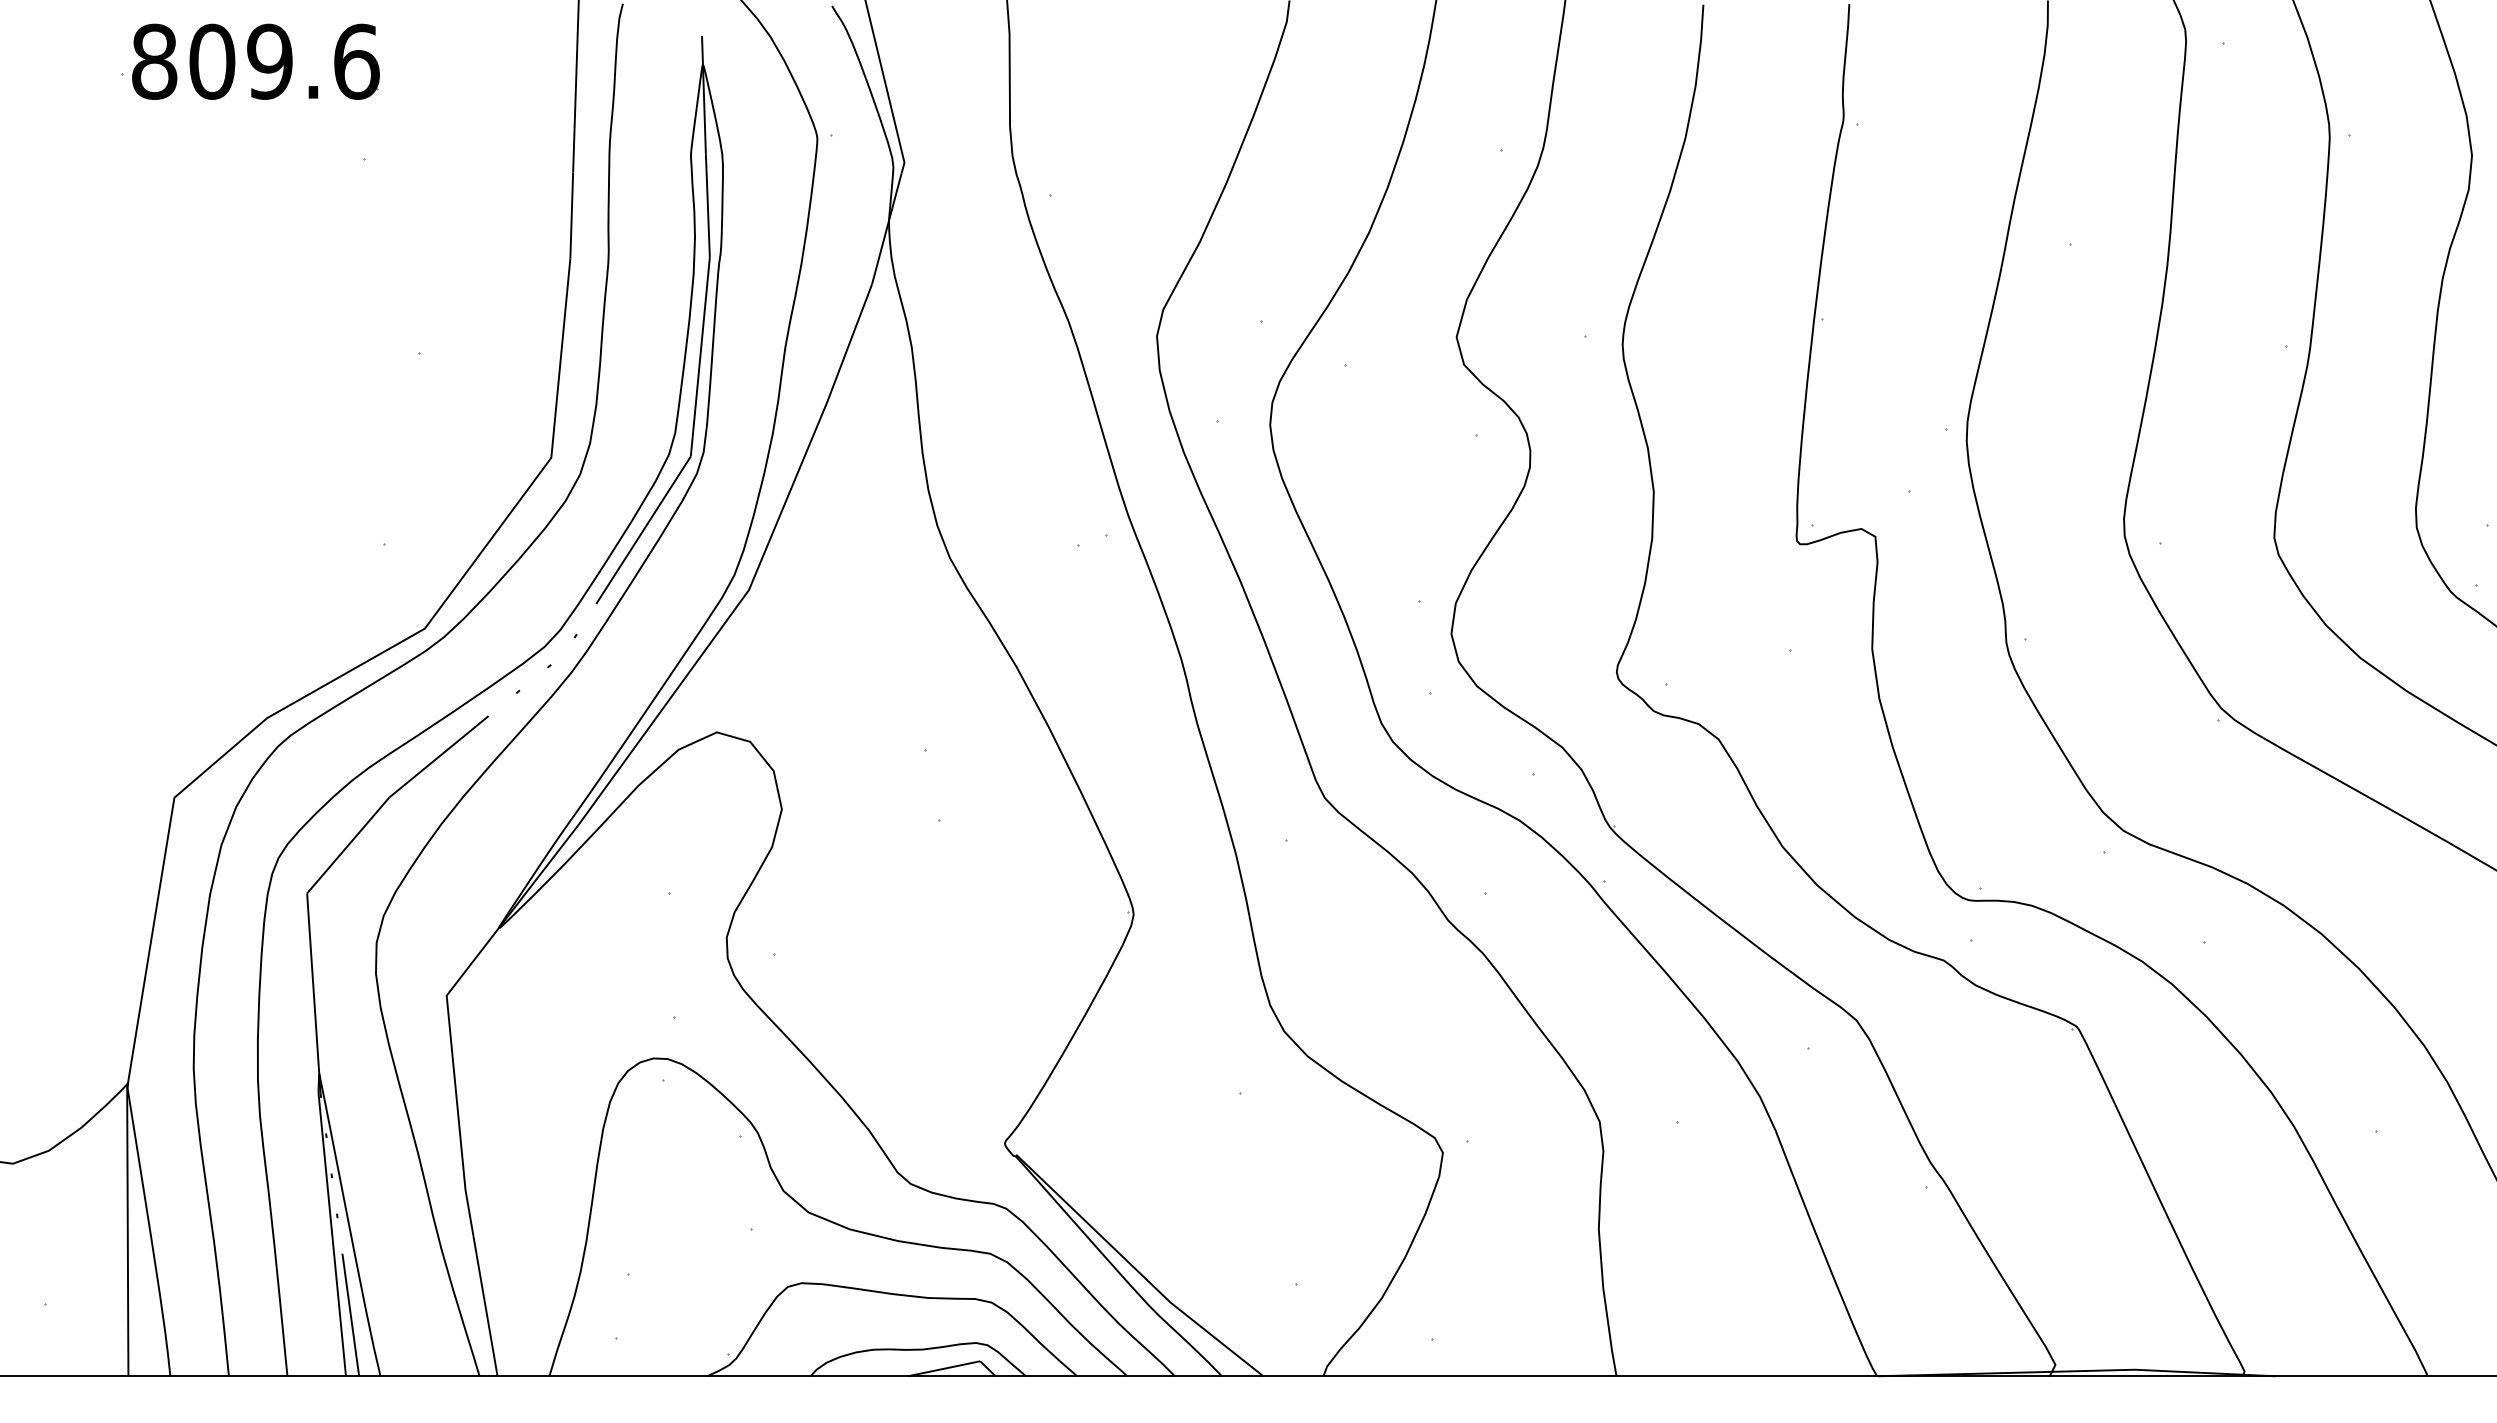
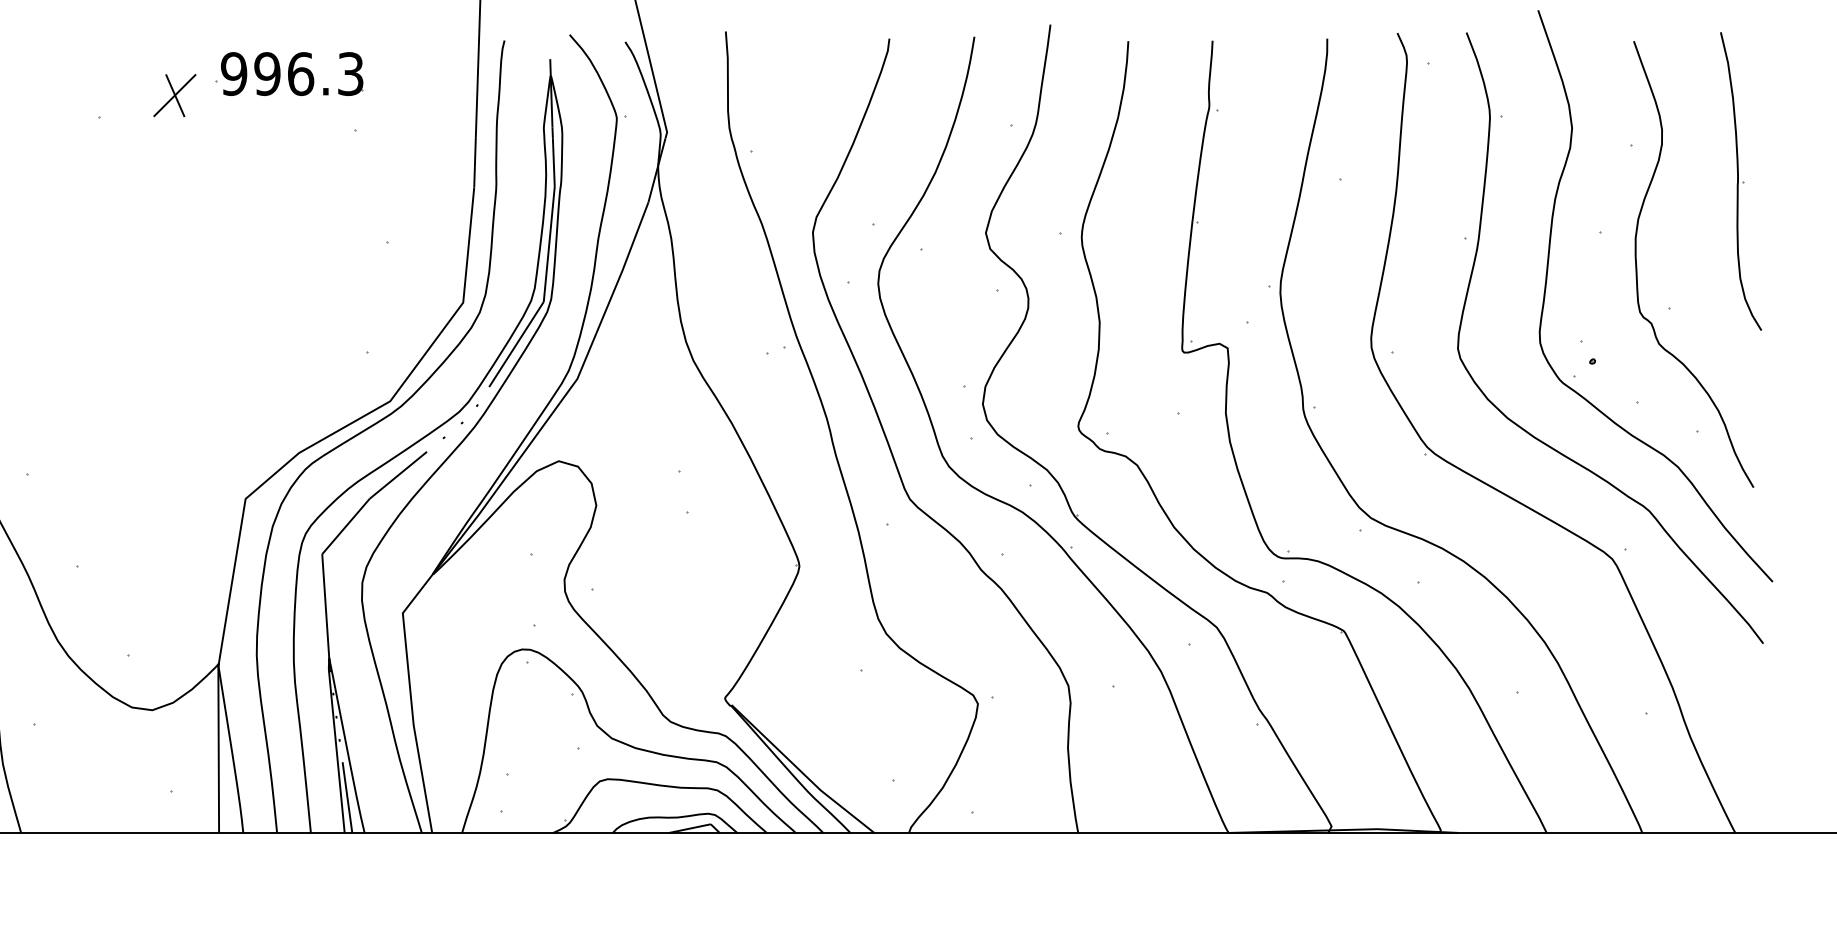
text: (255, 62) -> (292, 74), 809.6 -> 996.3
part: (51, 98) -> (174, 95), added

